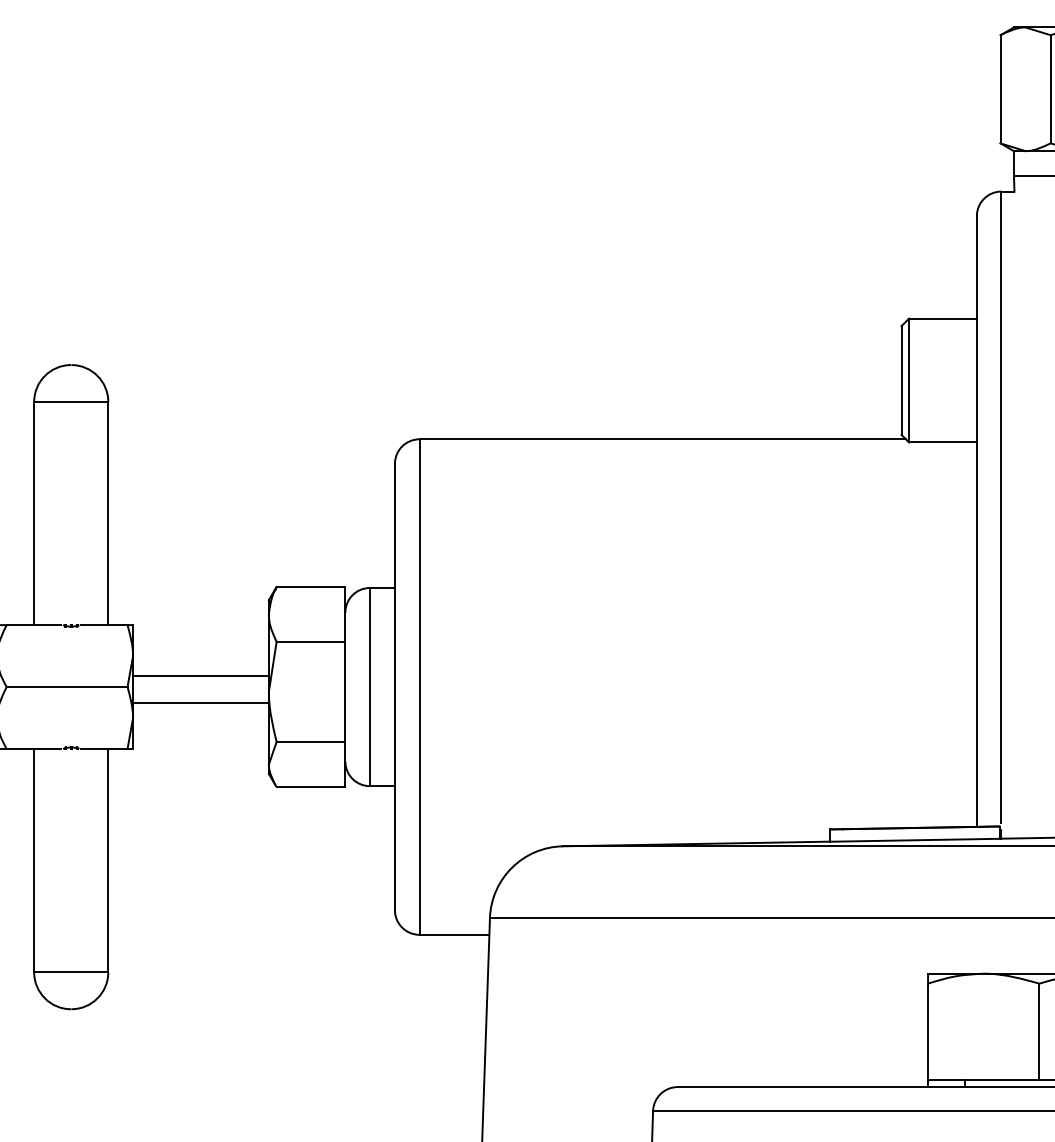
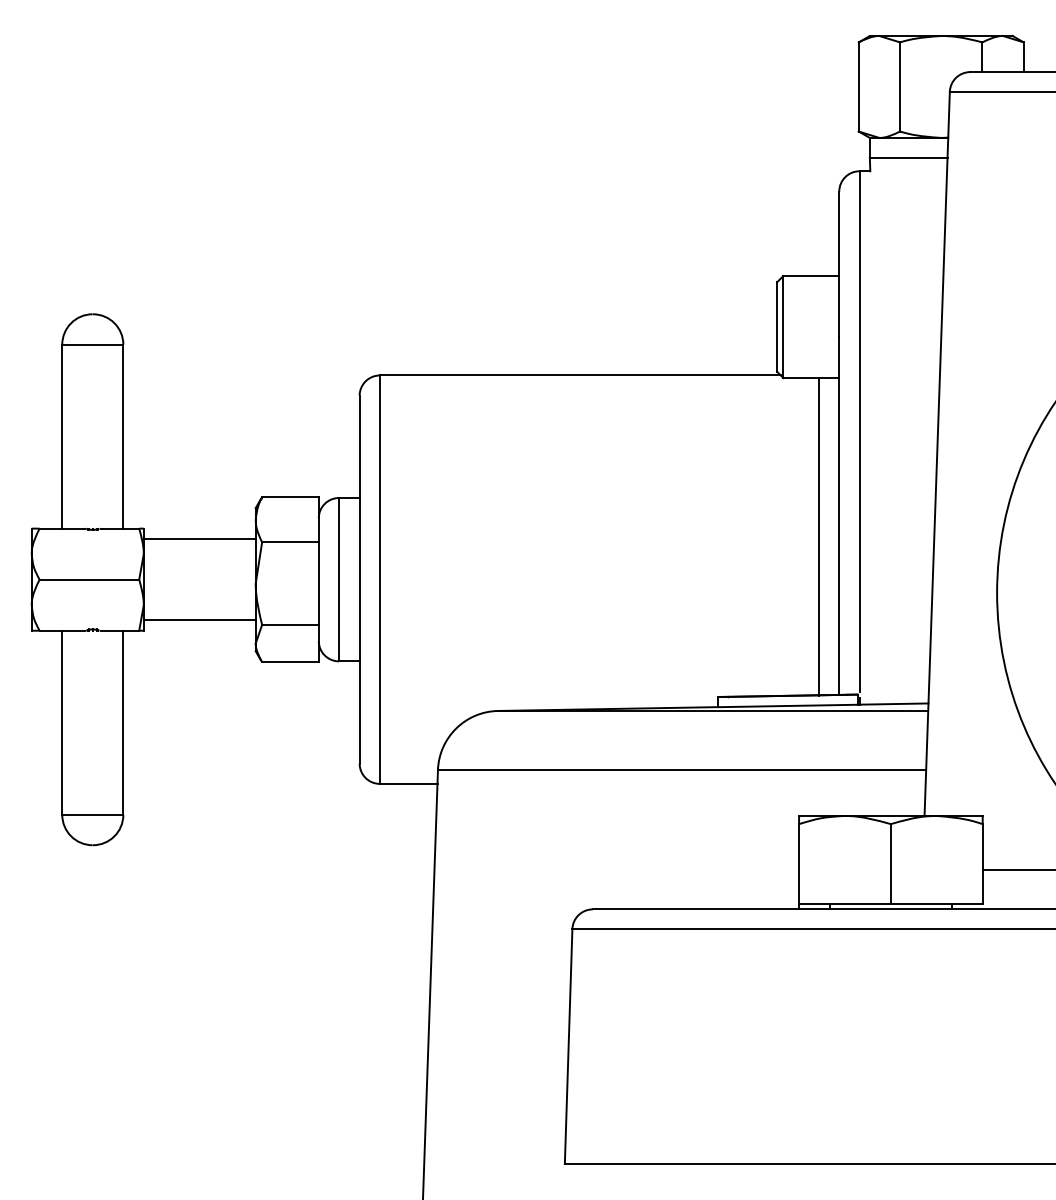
line: (952, 635) -> (819, 537), added
line: (200, 675) -> (199, 620), moved
line: (200, 703) -> (199, 539), moved

